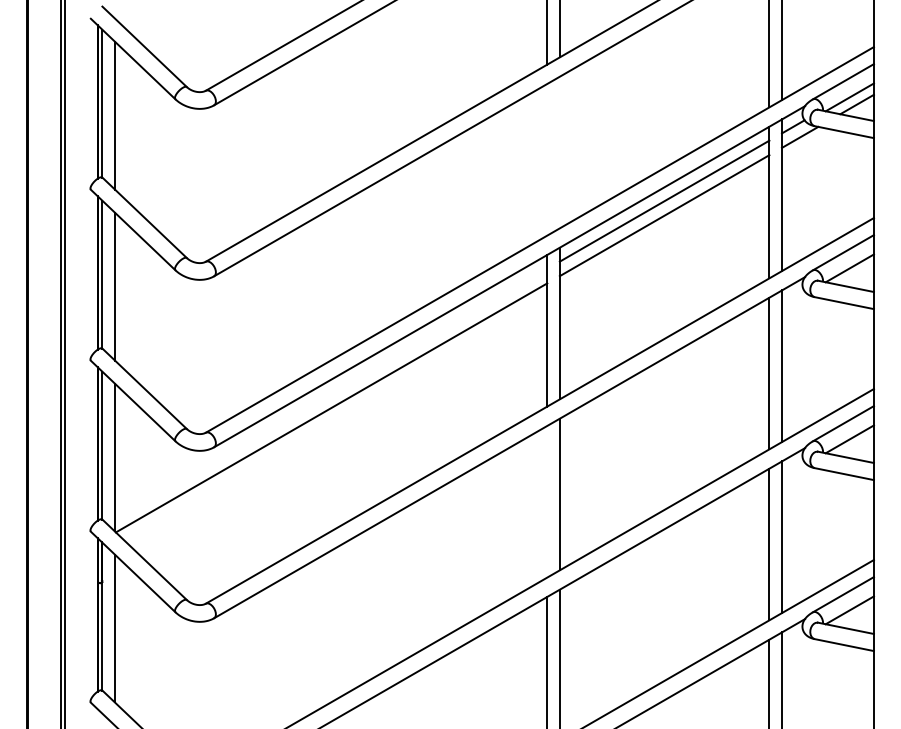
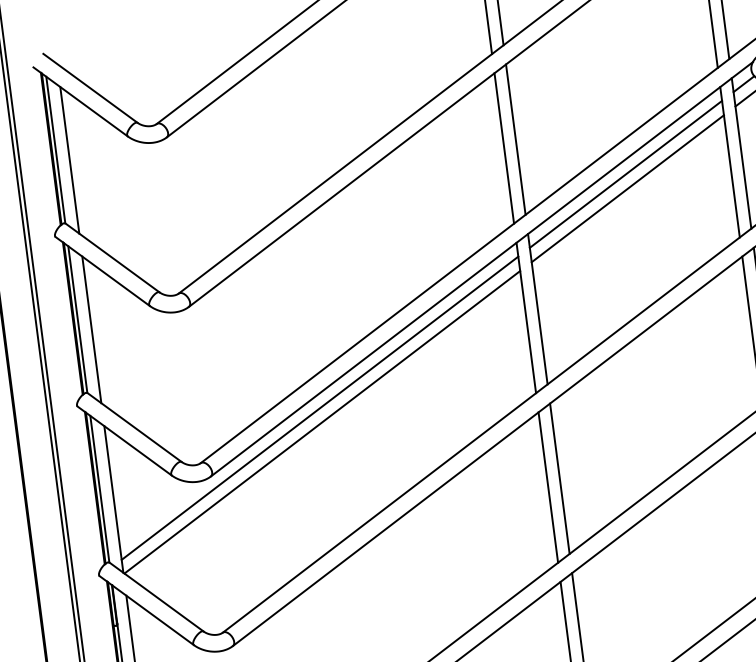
line: (559, 152) -> (515, 139), added
line: (547, 159) -> (504, 148), added
line: (330, 393) -> (319, 408), added
line: (547, 501) -> (548, 487), added

